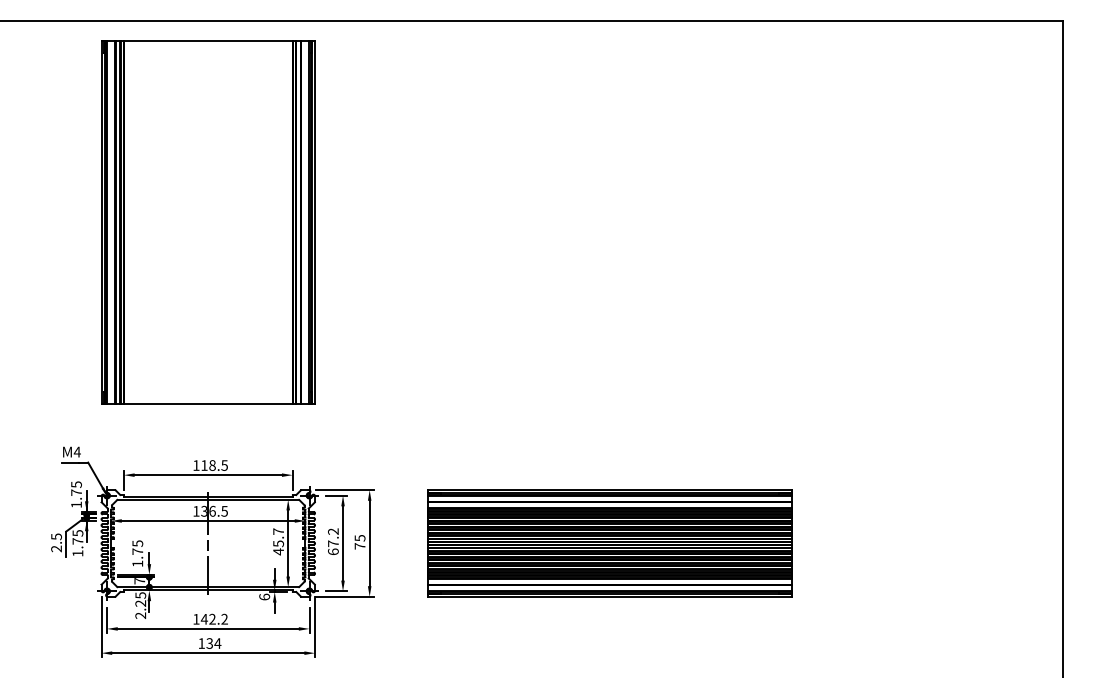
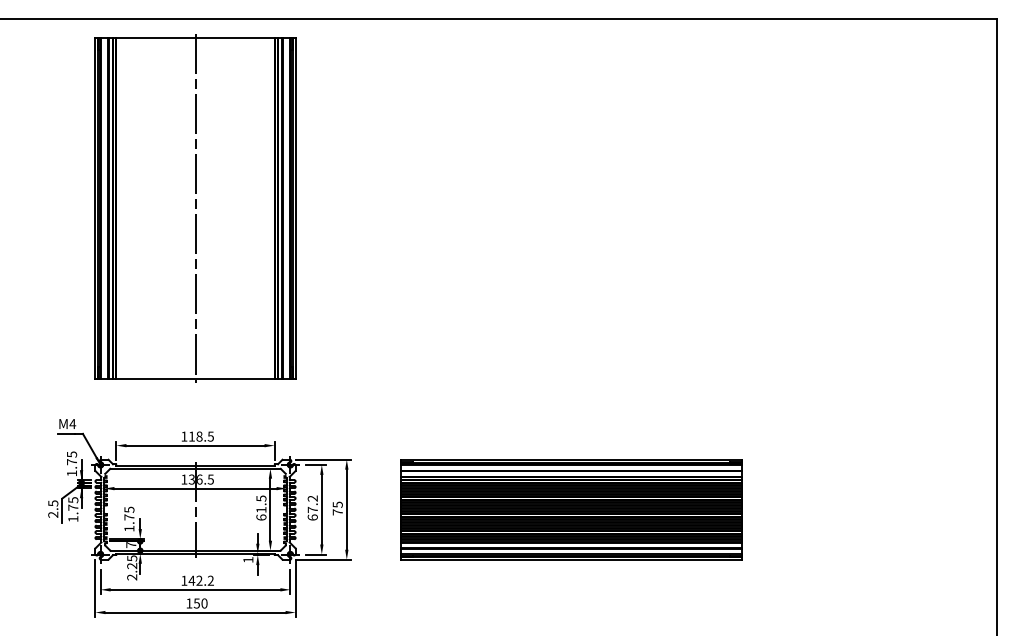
line: (208, 222) -> (195, 208), added
text: (278, 541) -> (261, 507), 45.7 -> 61.5
text: (264, 596) -> (248, 559), 6 -> 1
text: (213, 643) -> (200, 603), 134 -> 150

